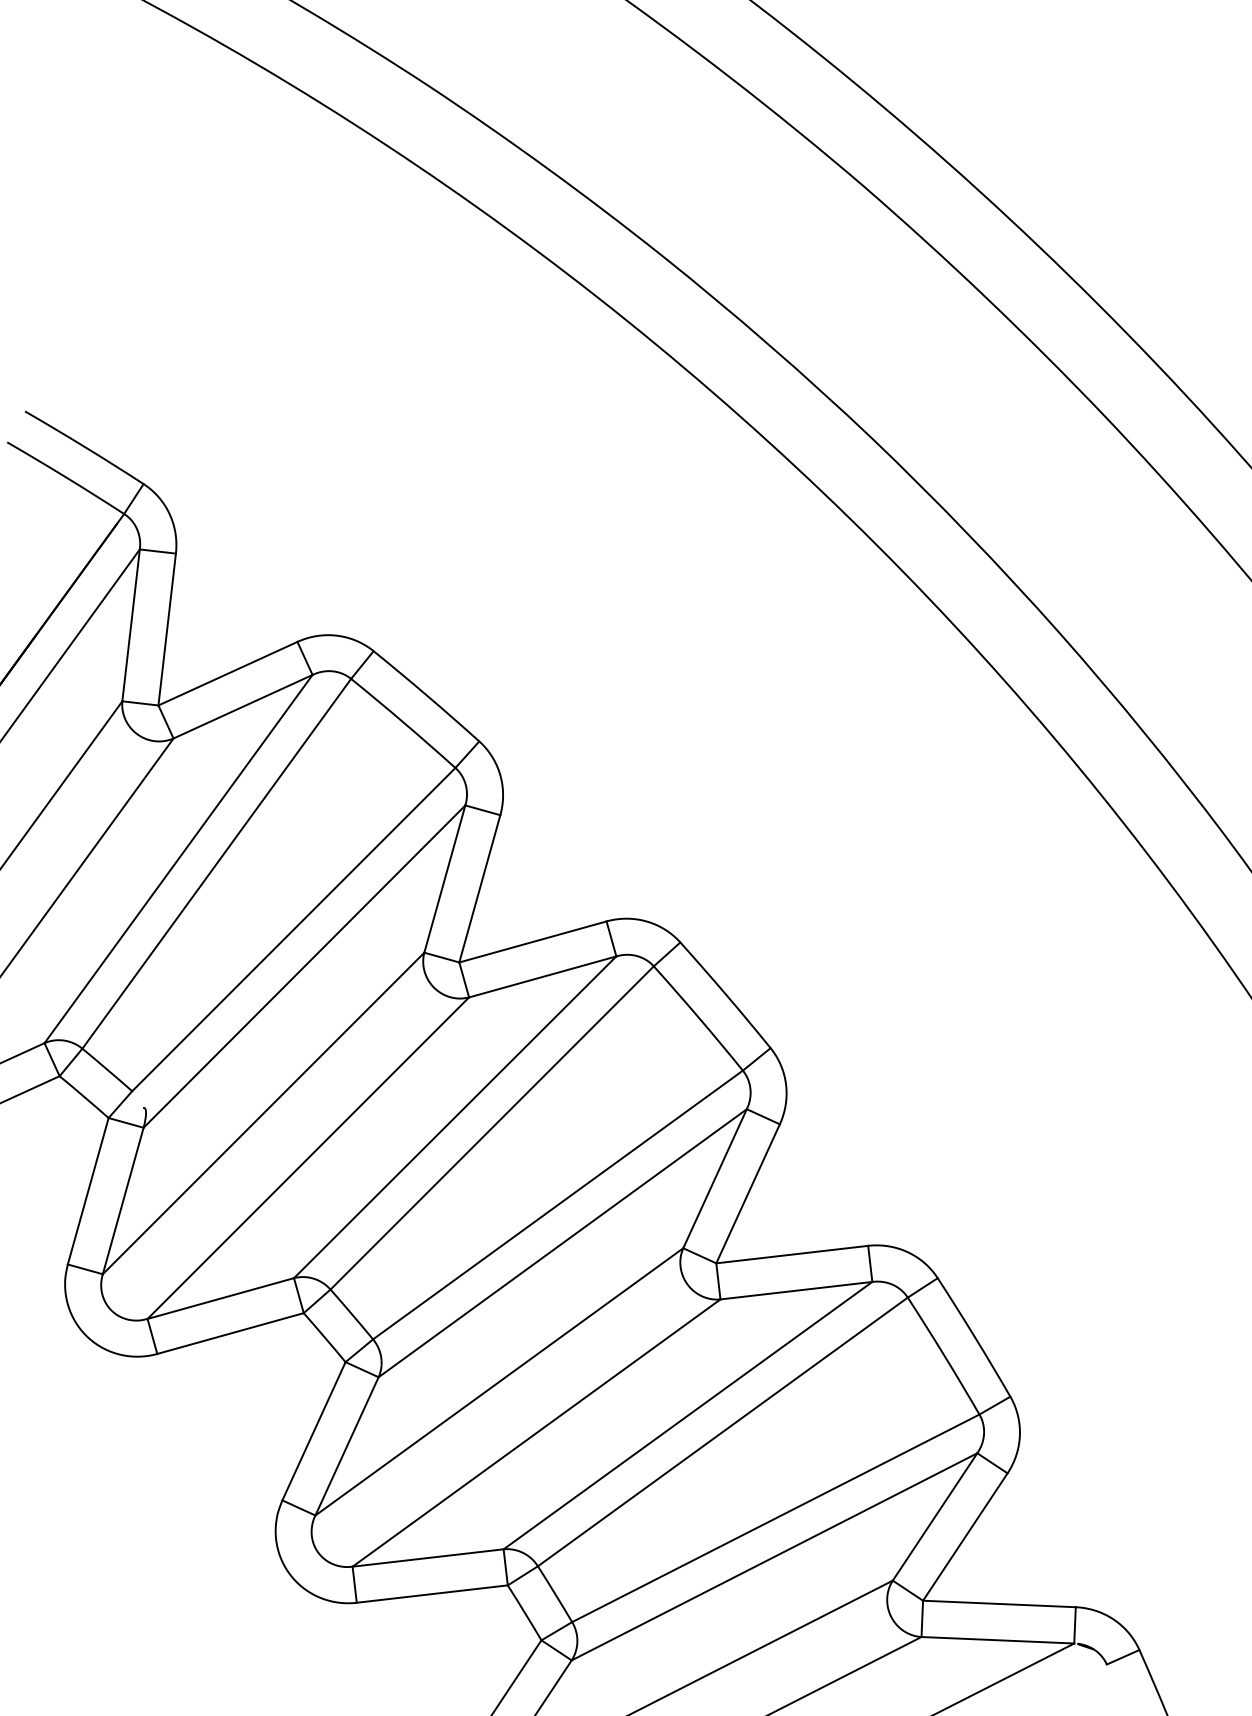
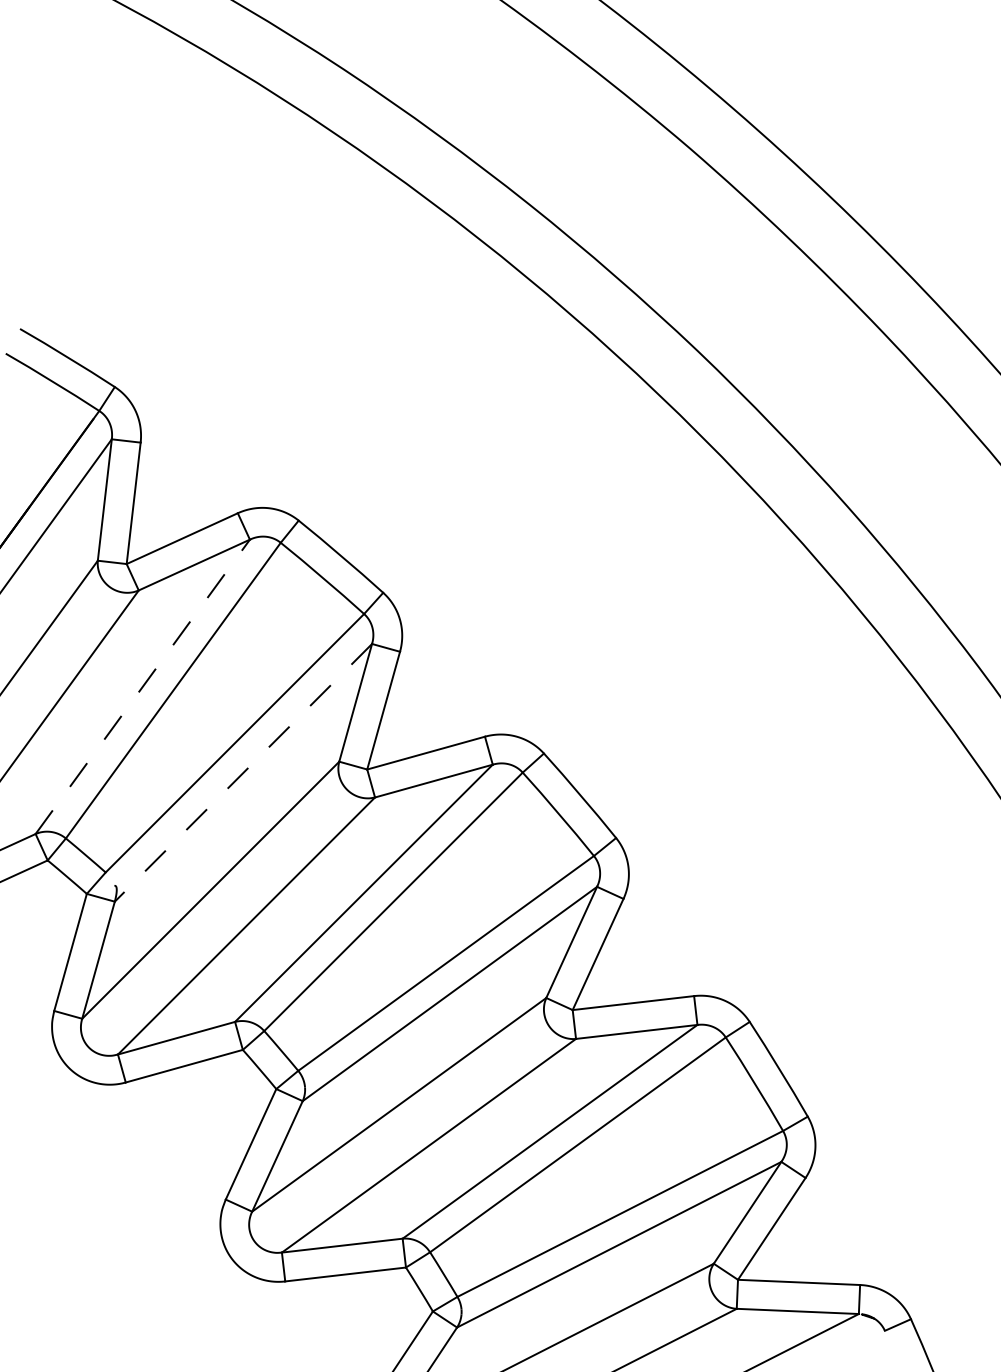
line: (178, 859) -> (142, 687), solid -> dashed
line: (304, 966) -> (243, 772), solid -> dashed

